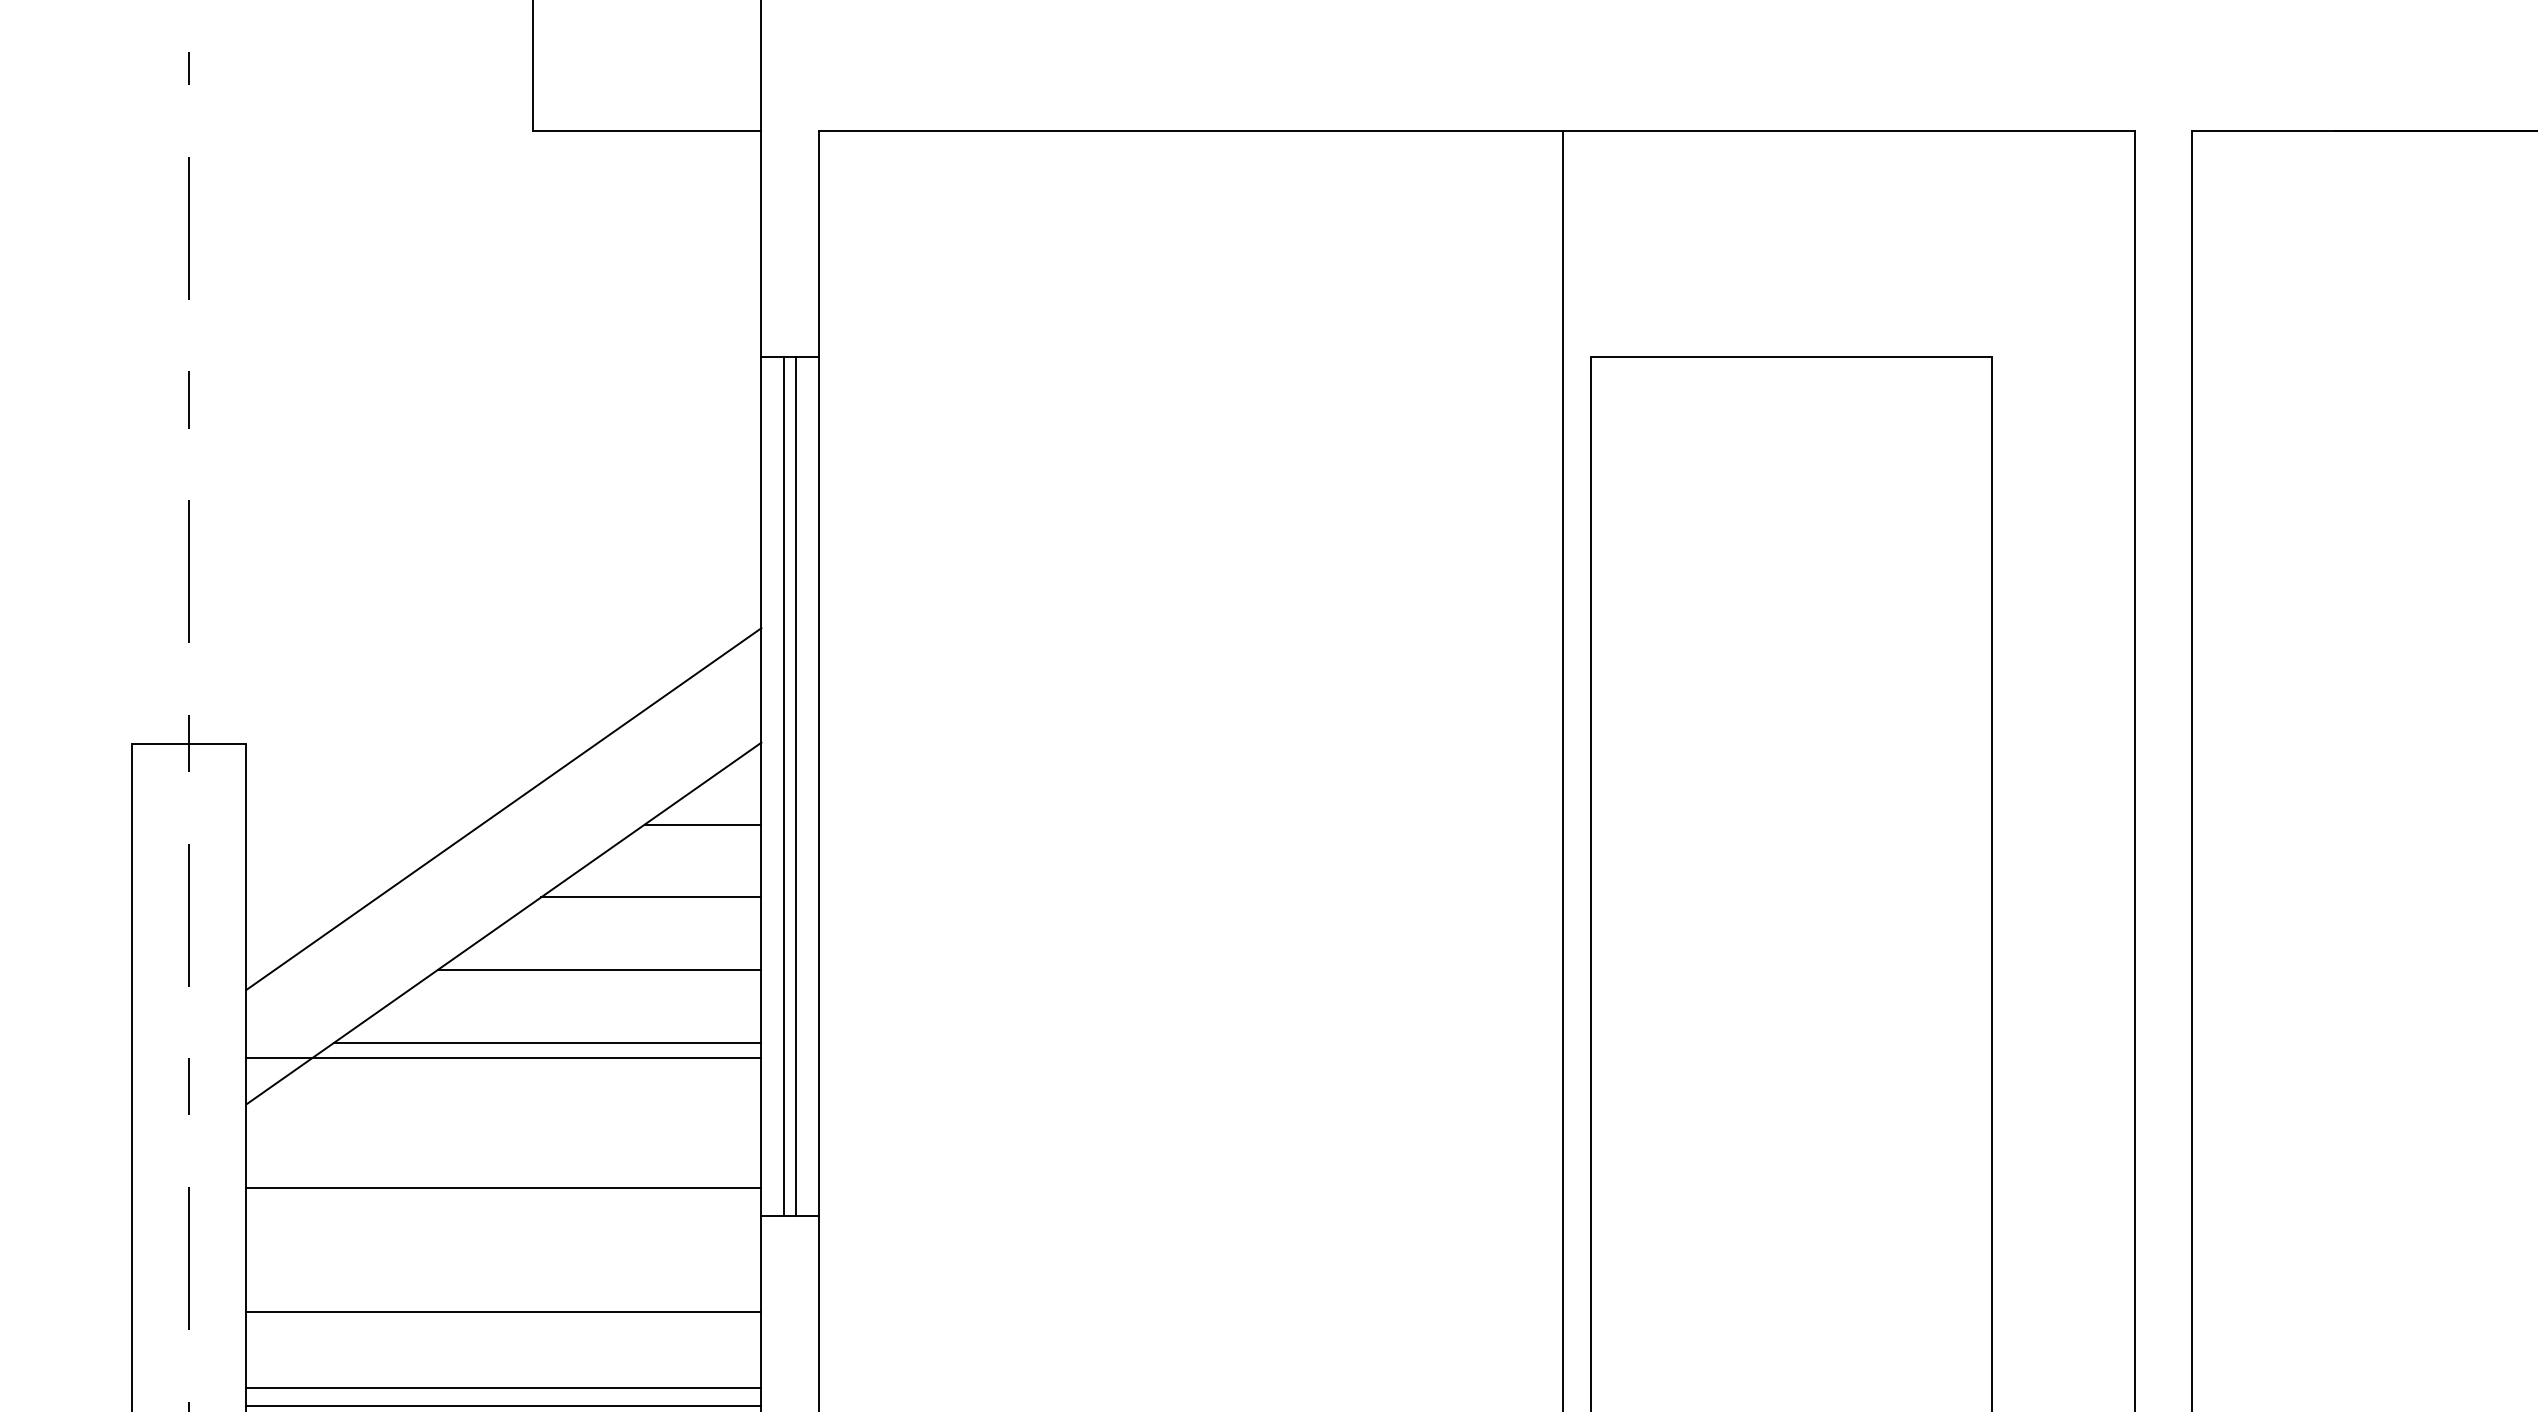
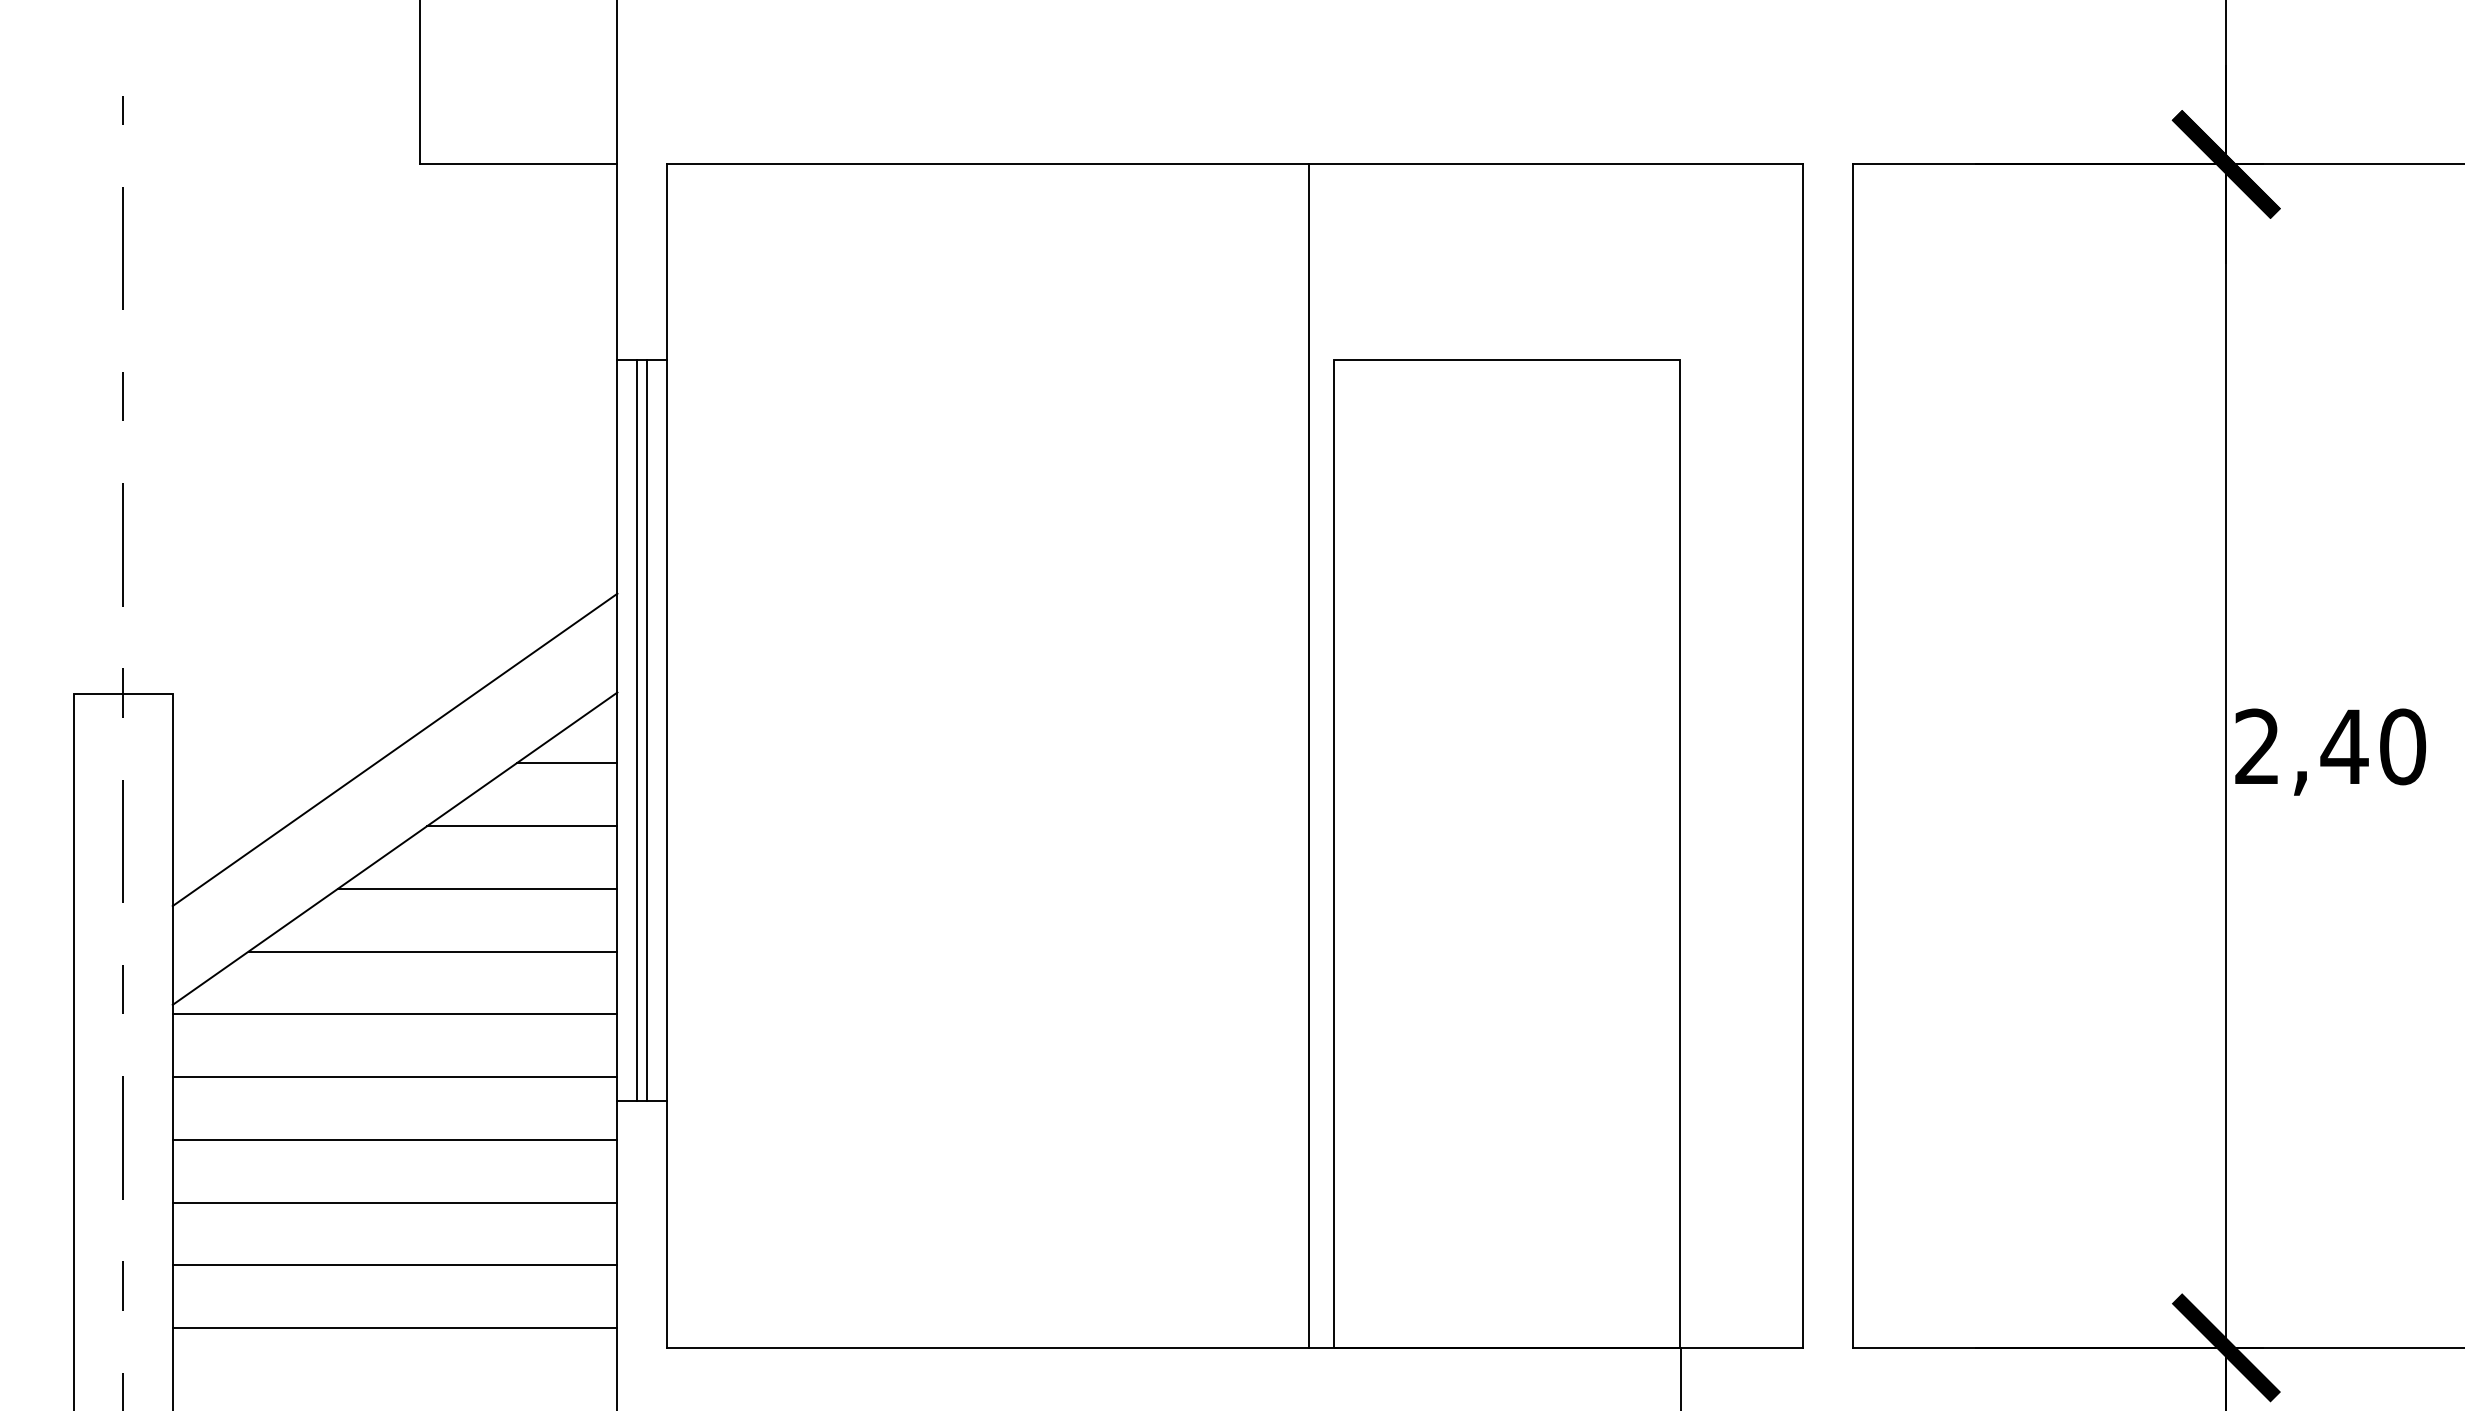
line: (503, 1057) -> (394, 1014), moved
line: (503, 1311) -> (394, 1139), moved
line: (503, 1387) -> (394, 1202), moved

